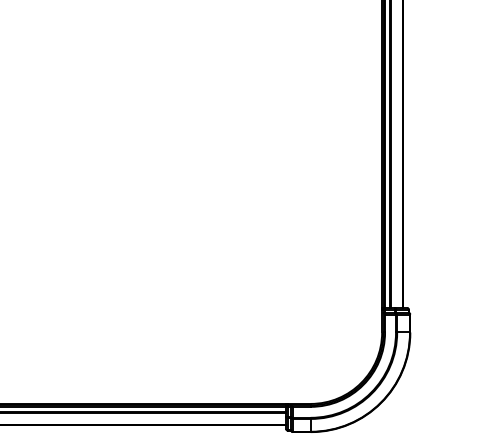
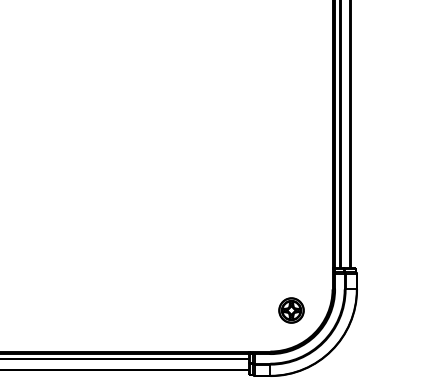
part: (334, 356) -> (291, 310), added

